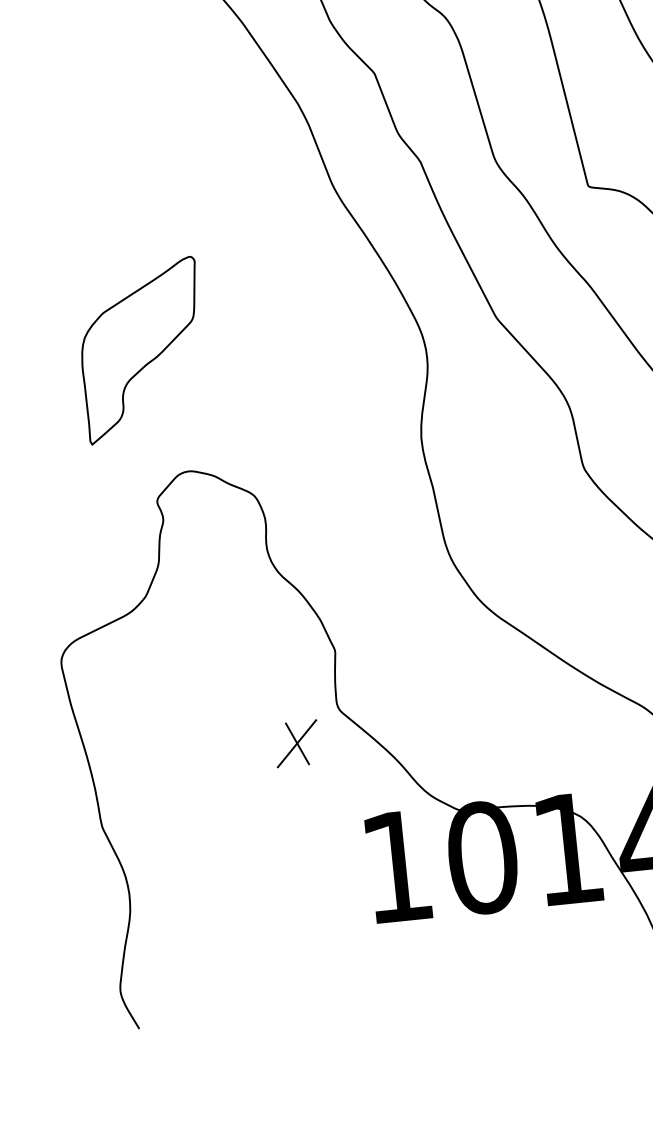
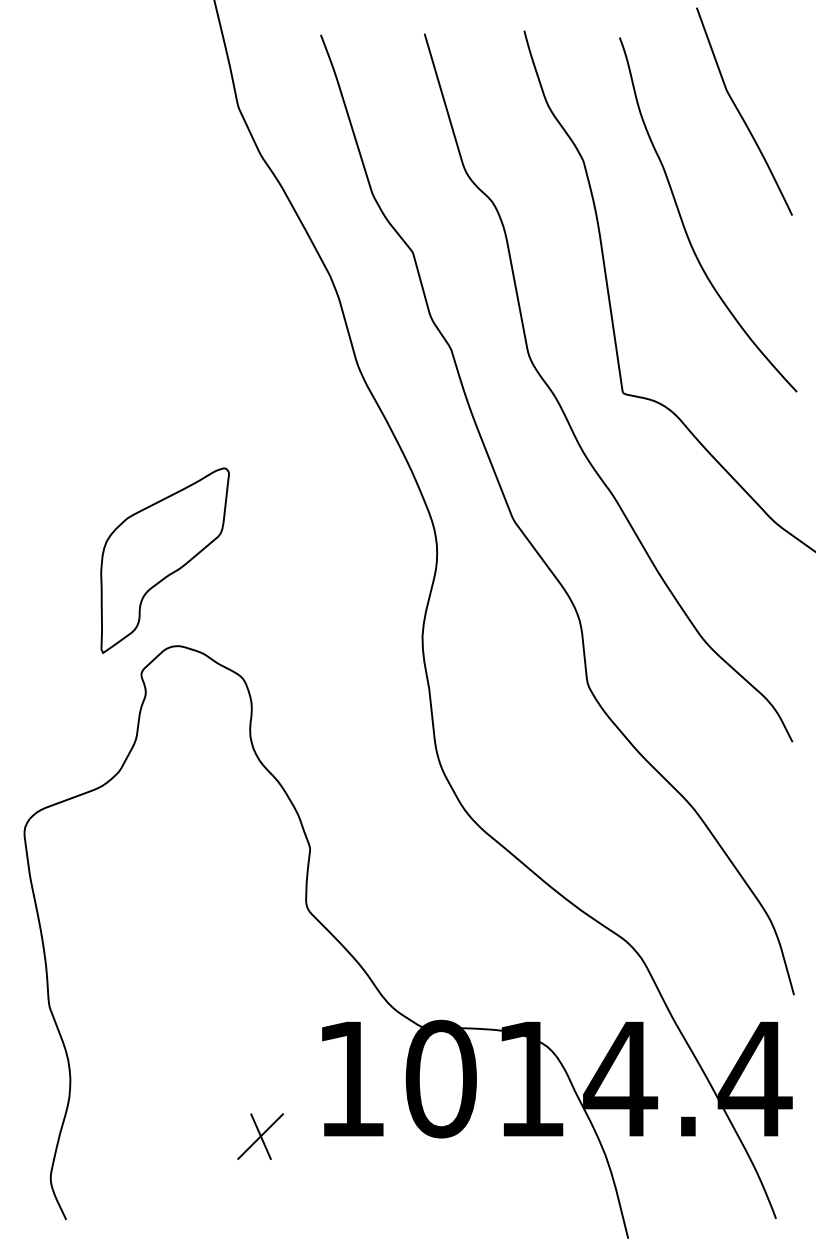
part: (141, 350) -> (164, 560), moved
part: (296, 743) -> (260, 1136), moved

